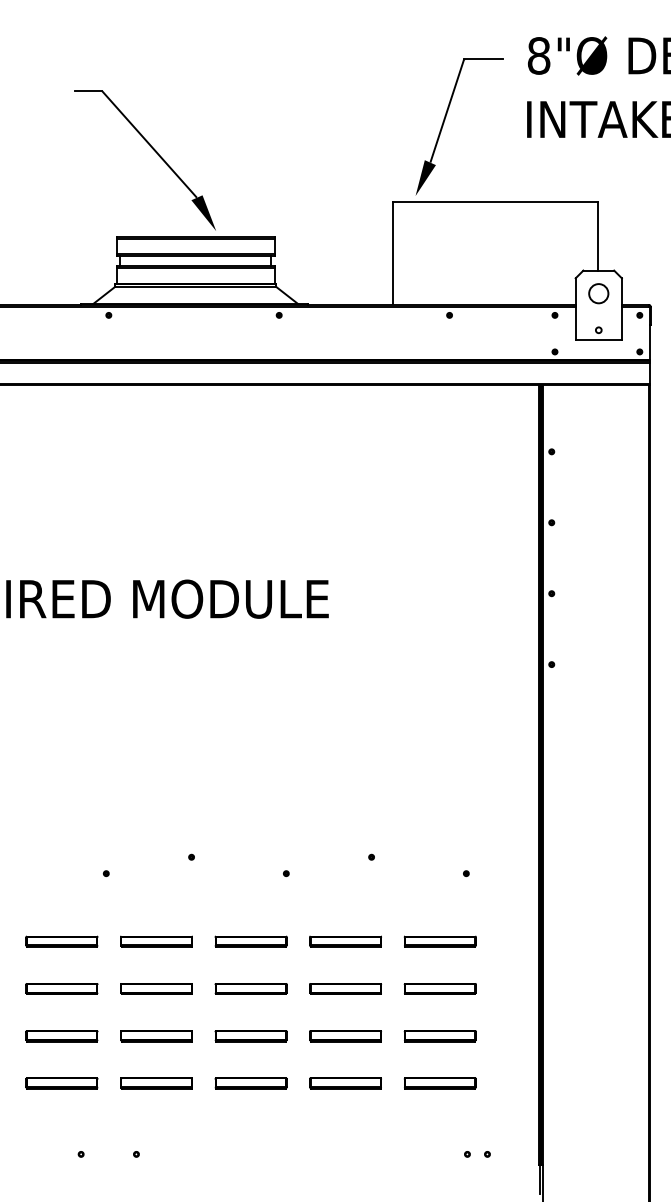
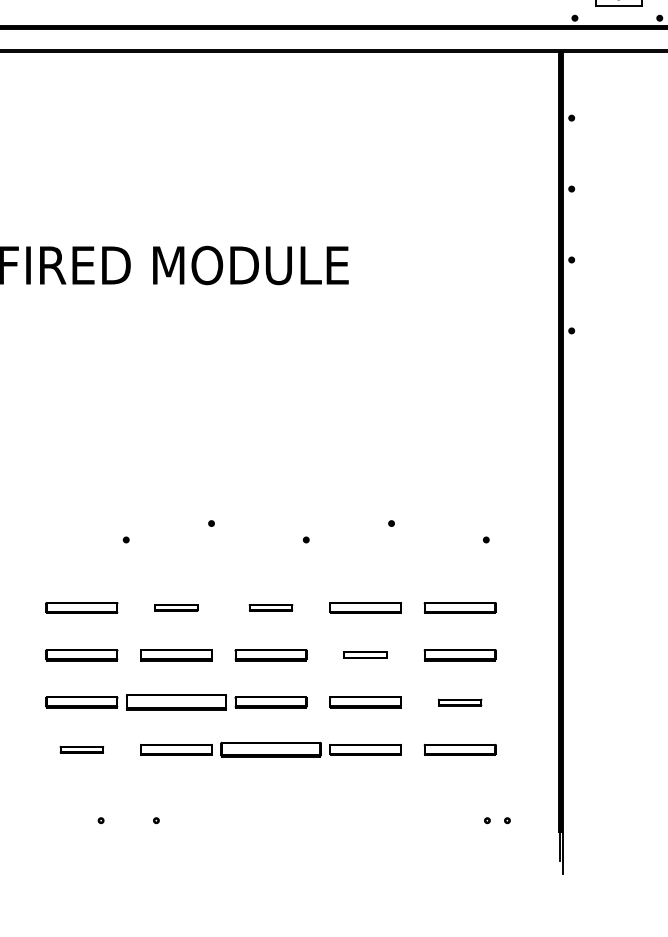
part: (156, 941) -> (176, 607), size x0.6
part: (250, 941) -> (270, 607), size x0.6
part: (345, 988) -> (365, 654), size x0.6
part: (156, 1036) -> (176, 702), size x1.4
part: (439, 1036) -> (459, 702), size x0.6
part: (61, 1083) -> (81, 749), size x0.6
part: (250, 1083) -> (270, 749), size x1.4

